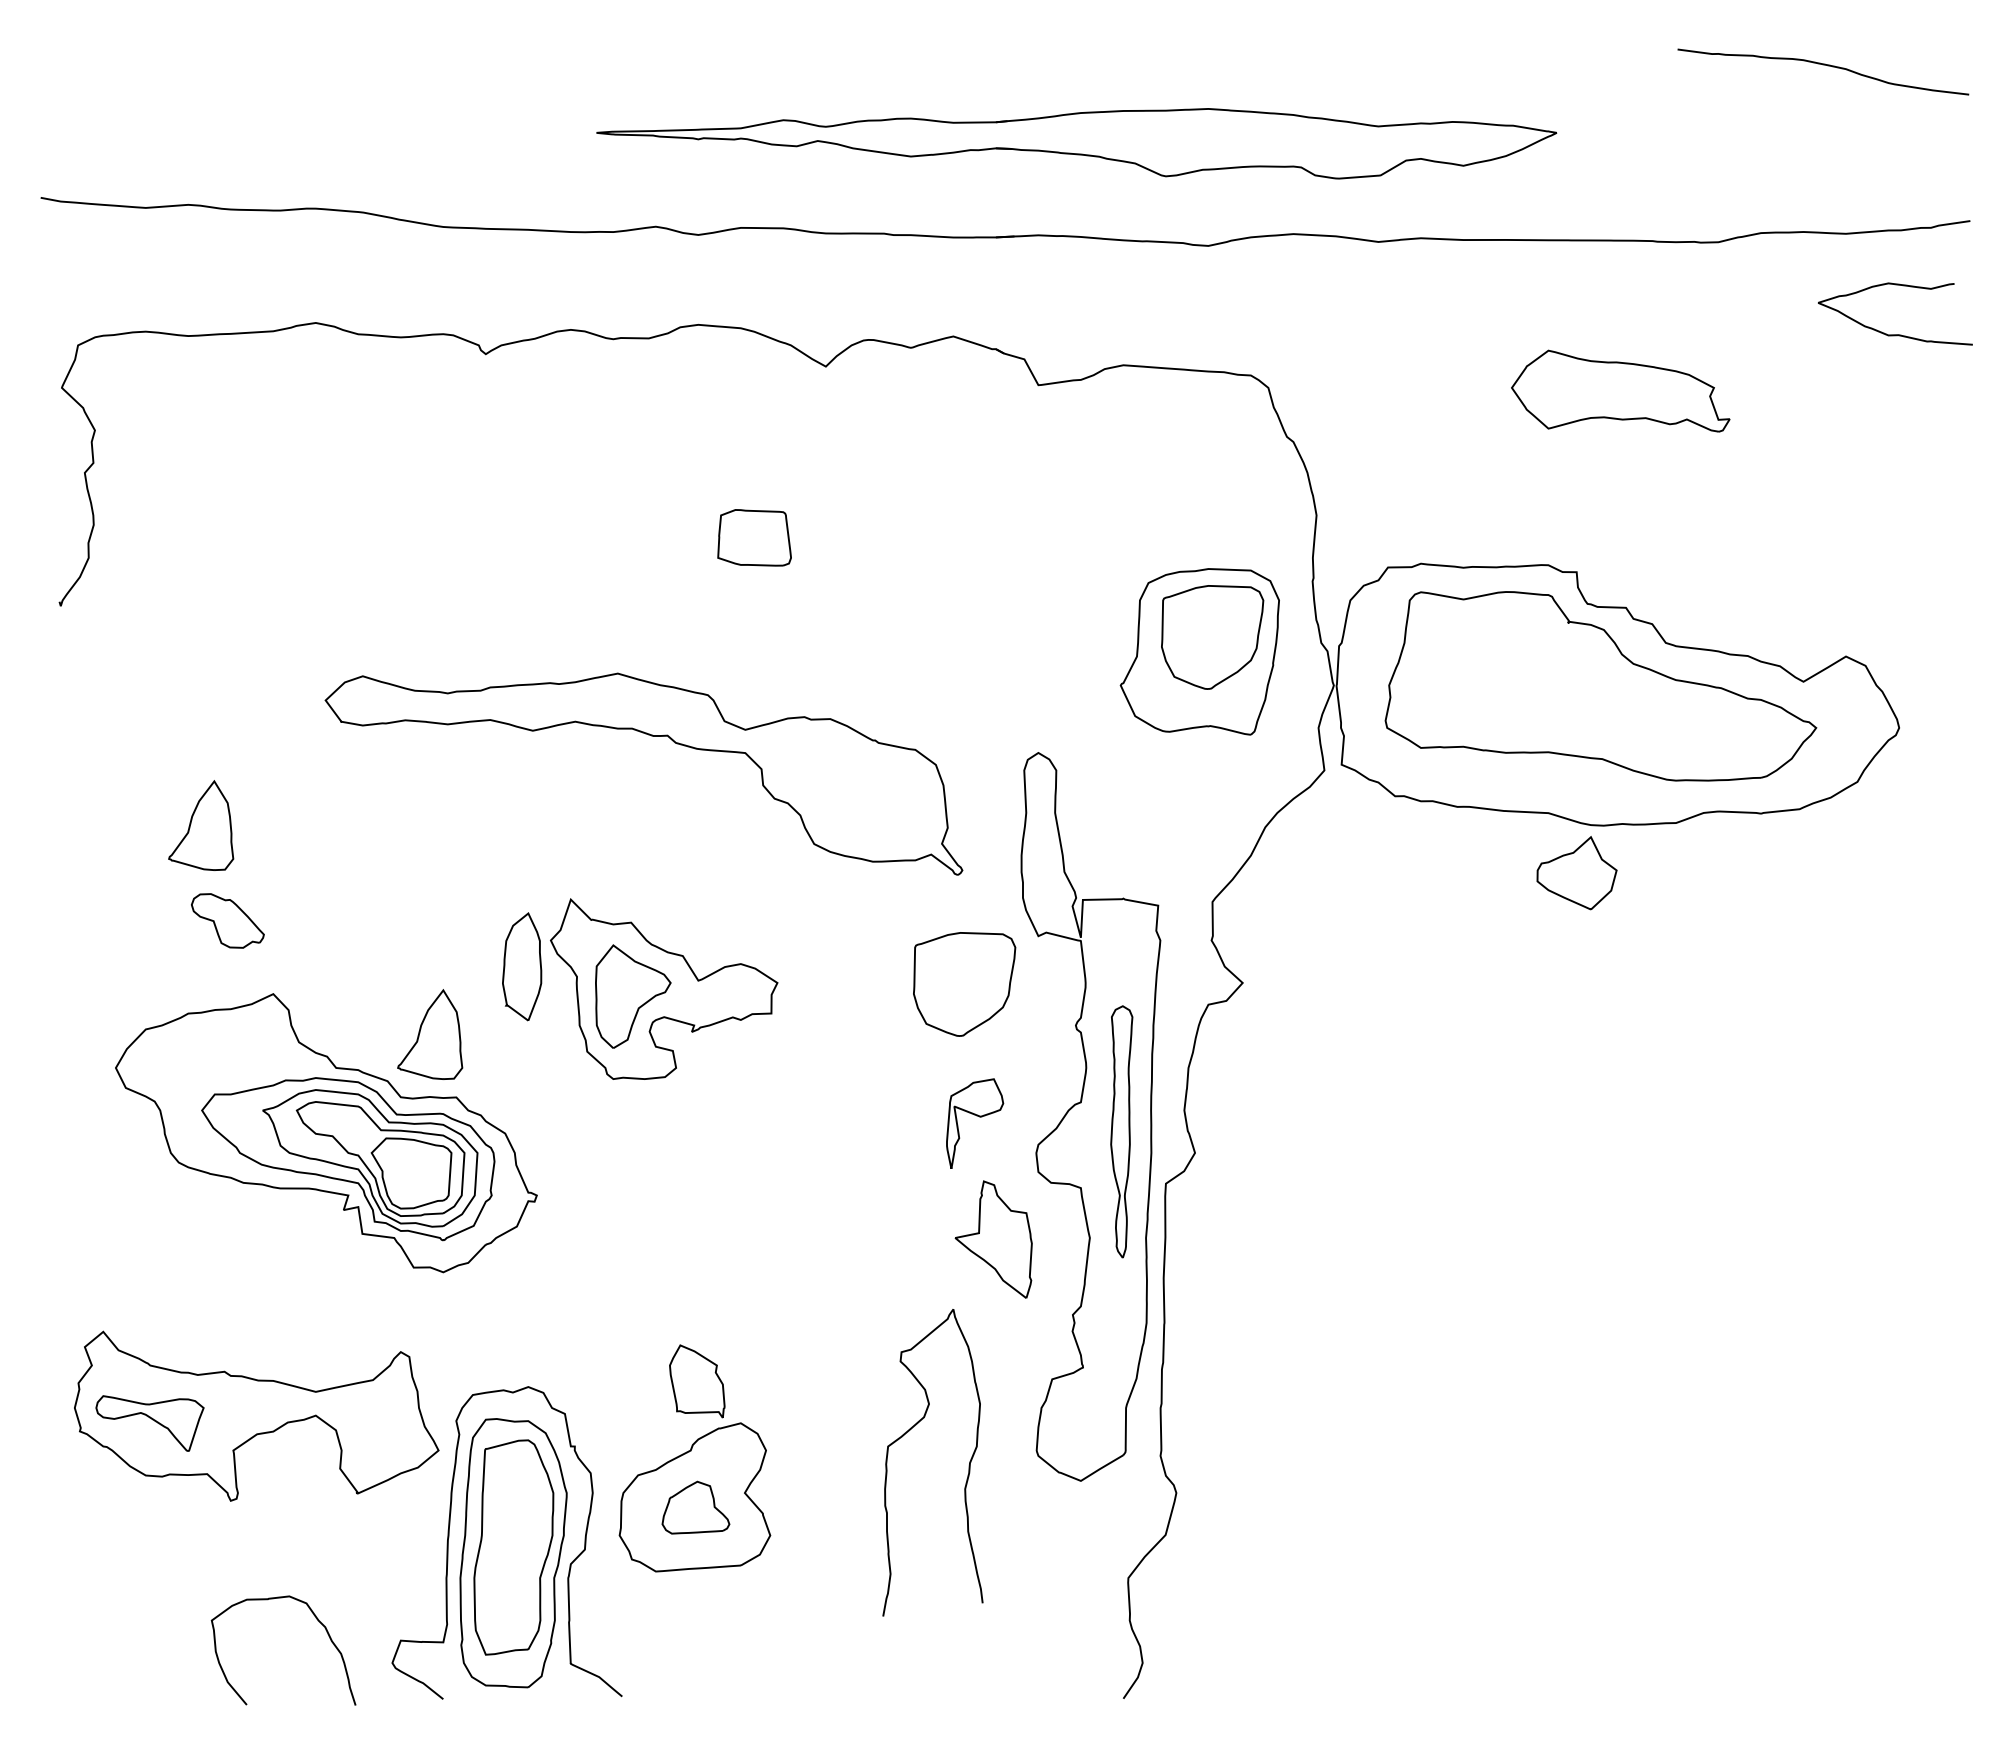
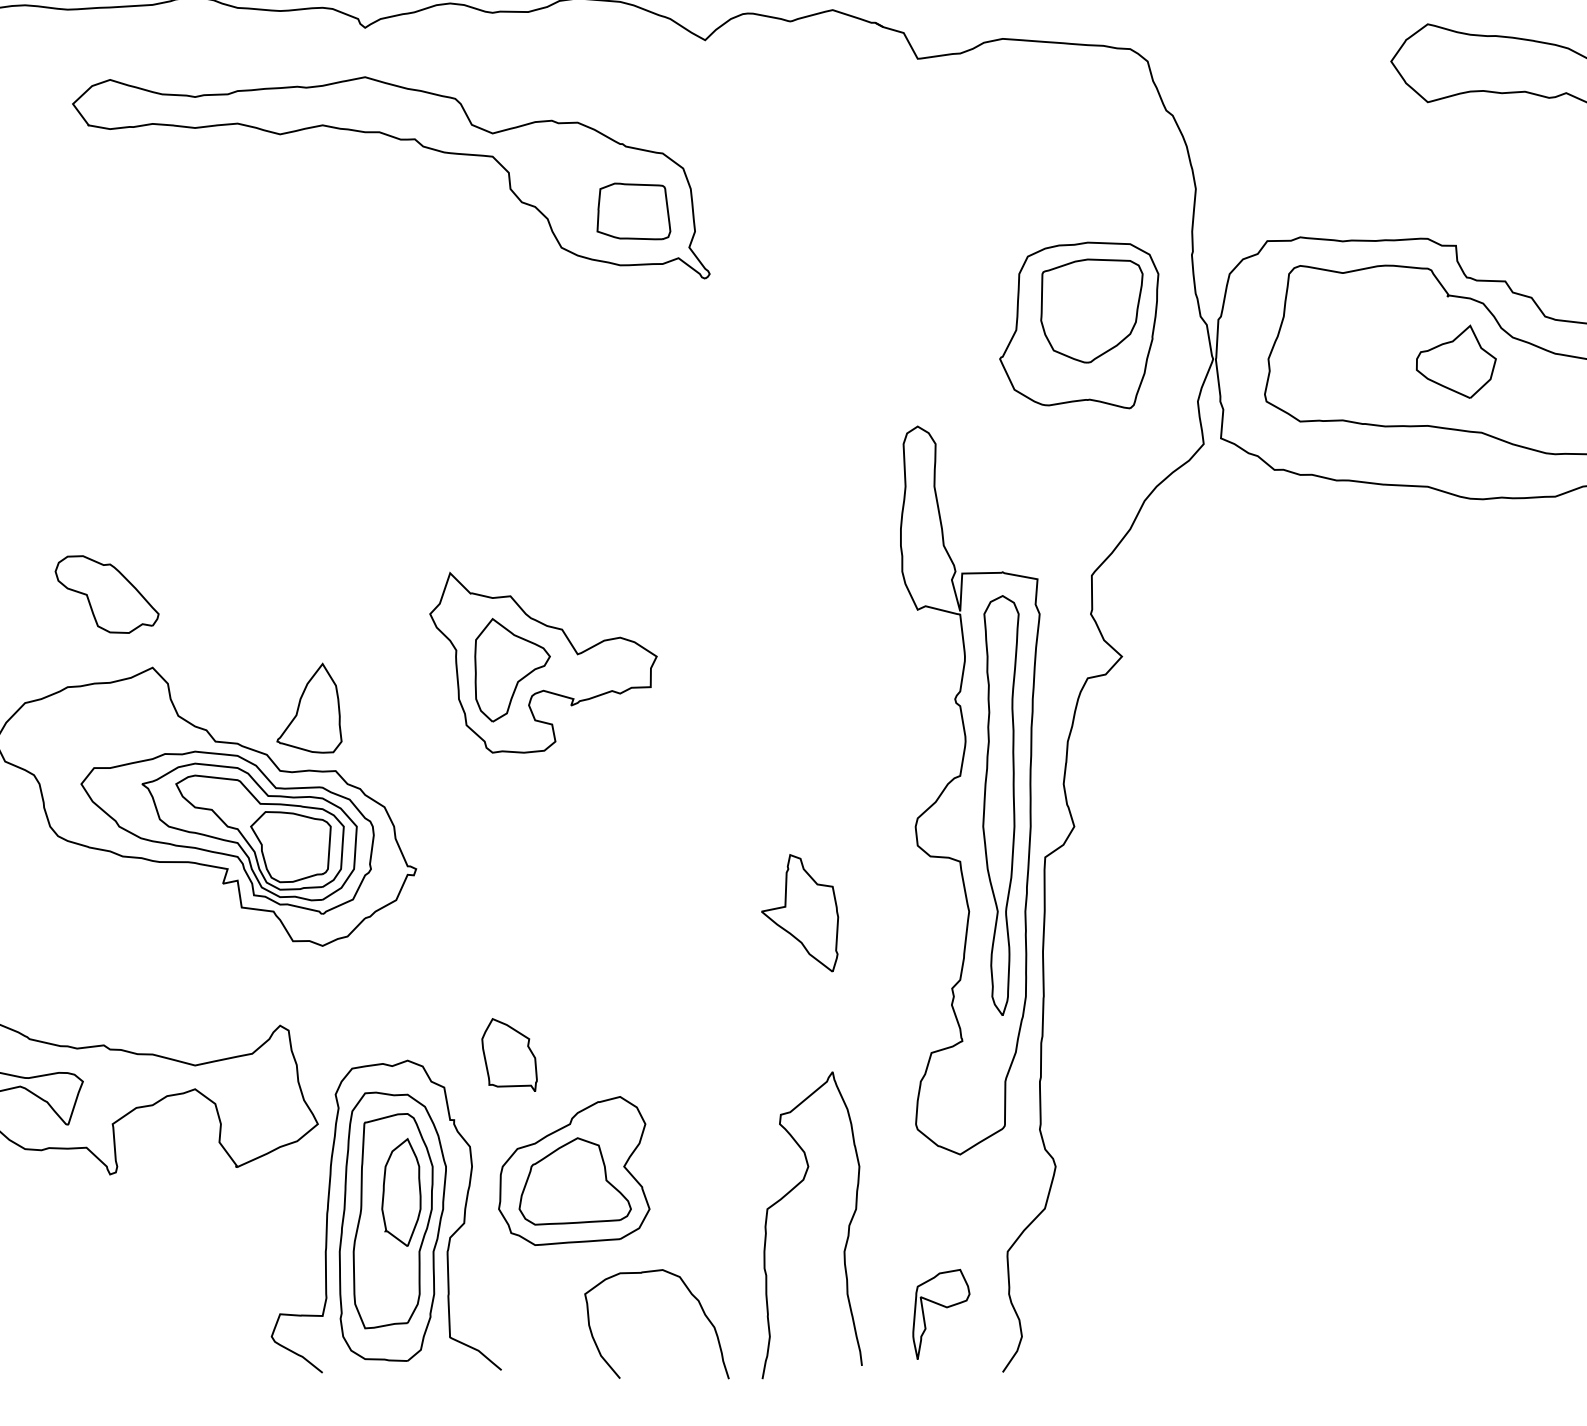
part: (651, 736) -> (398, 140), moved
part: (201, 825) -> (80, 499), removed
part: (1576, 873) -> (1455, 362), moved
part: (227, 920) -> (106, 594), size x1.43
part: (522, 966) -> (401, 1192), moved
part: (964, 984) -> (843, 658), removed
part: (976, 1116) -> (942, 1307), moved
part: (1121, 1131) -> (1000, 805), size x1.67
part: (993, 1239) -> (799, 913), moved
part: (697, 1381) -> (509, 1055), moved
curve: (968, 1465) -> (847, 1228), moved
part: (695, 1507) -> (574, 1181), size x1.67
curve: (316, 1619) -> (689, 1293), moved

